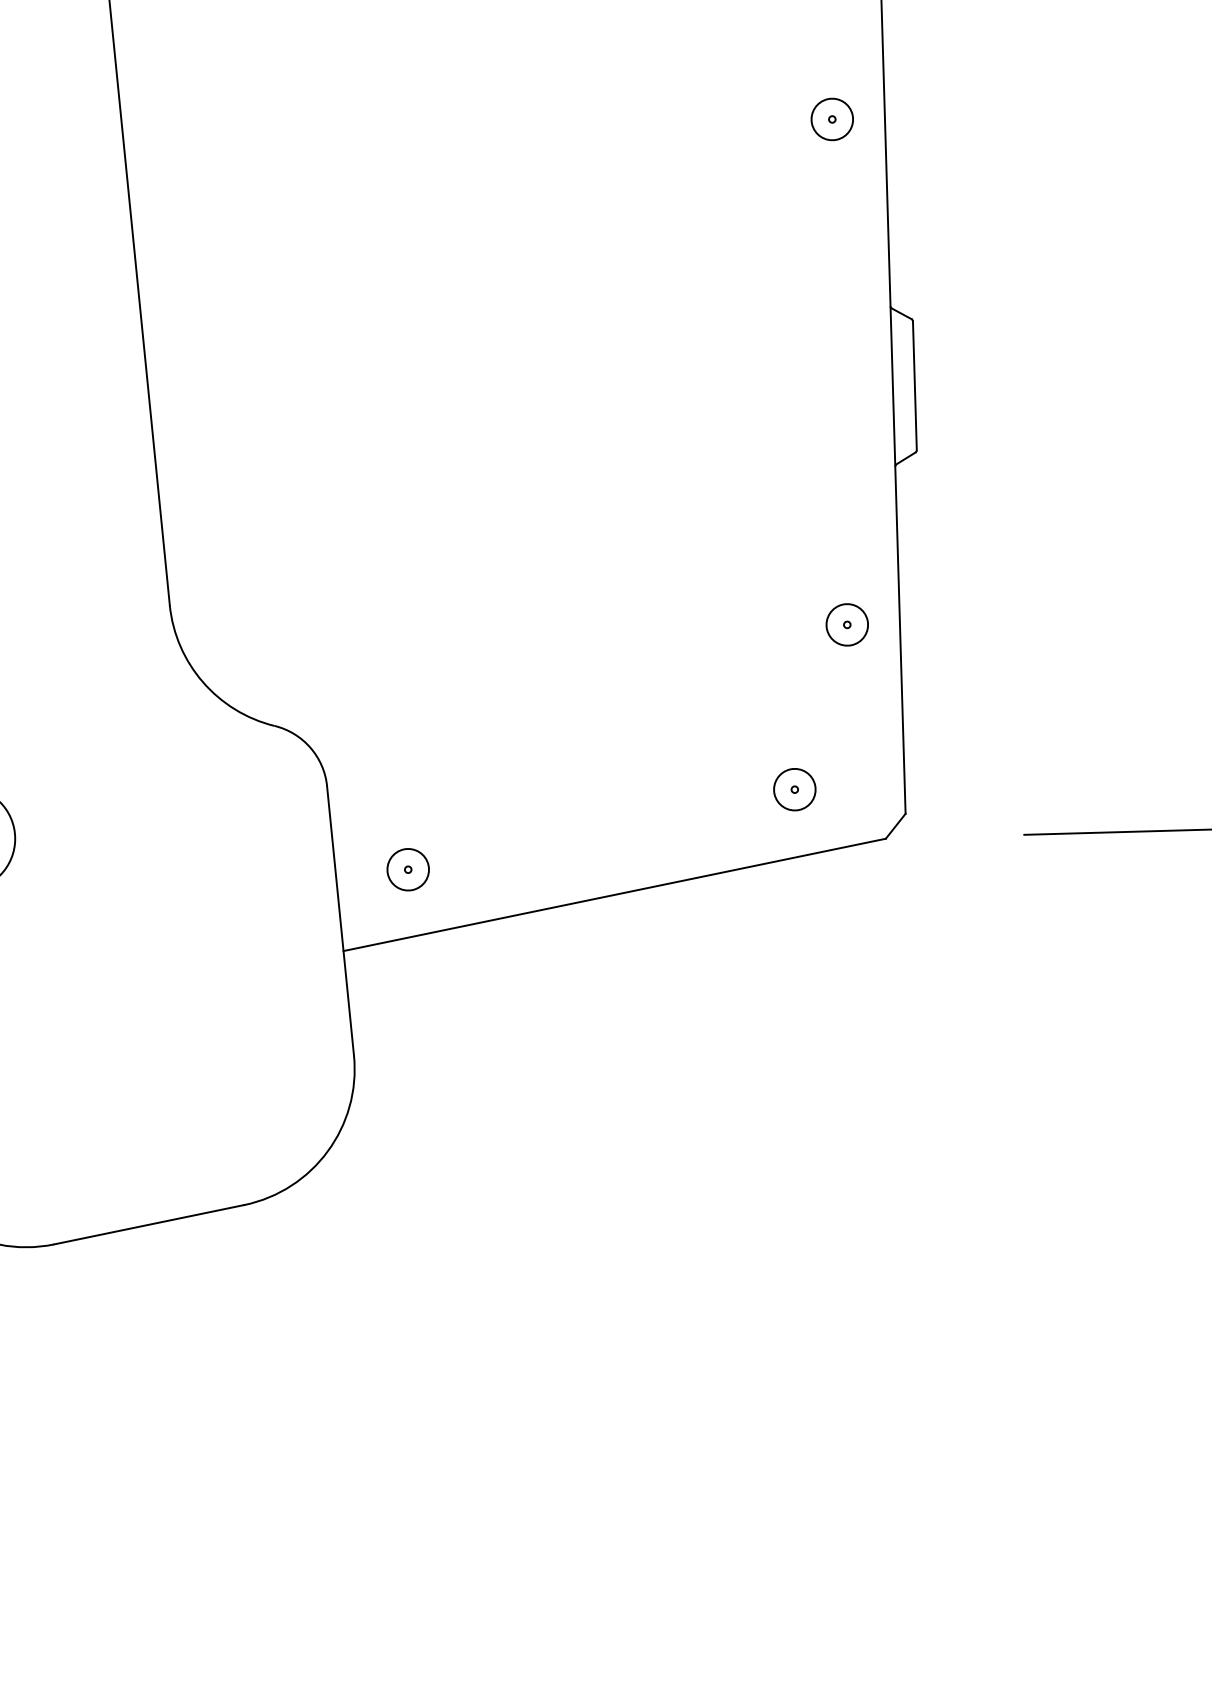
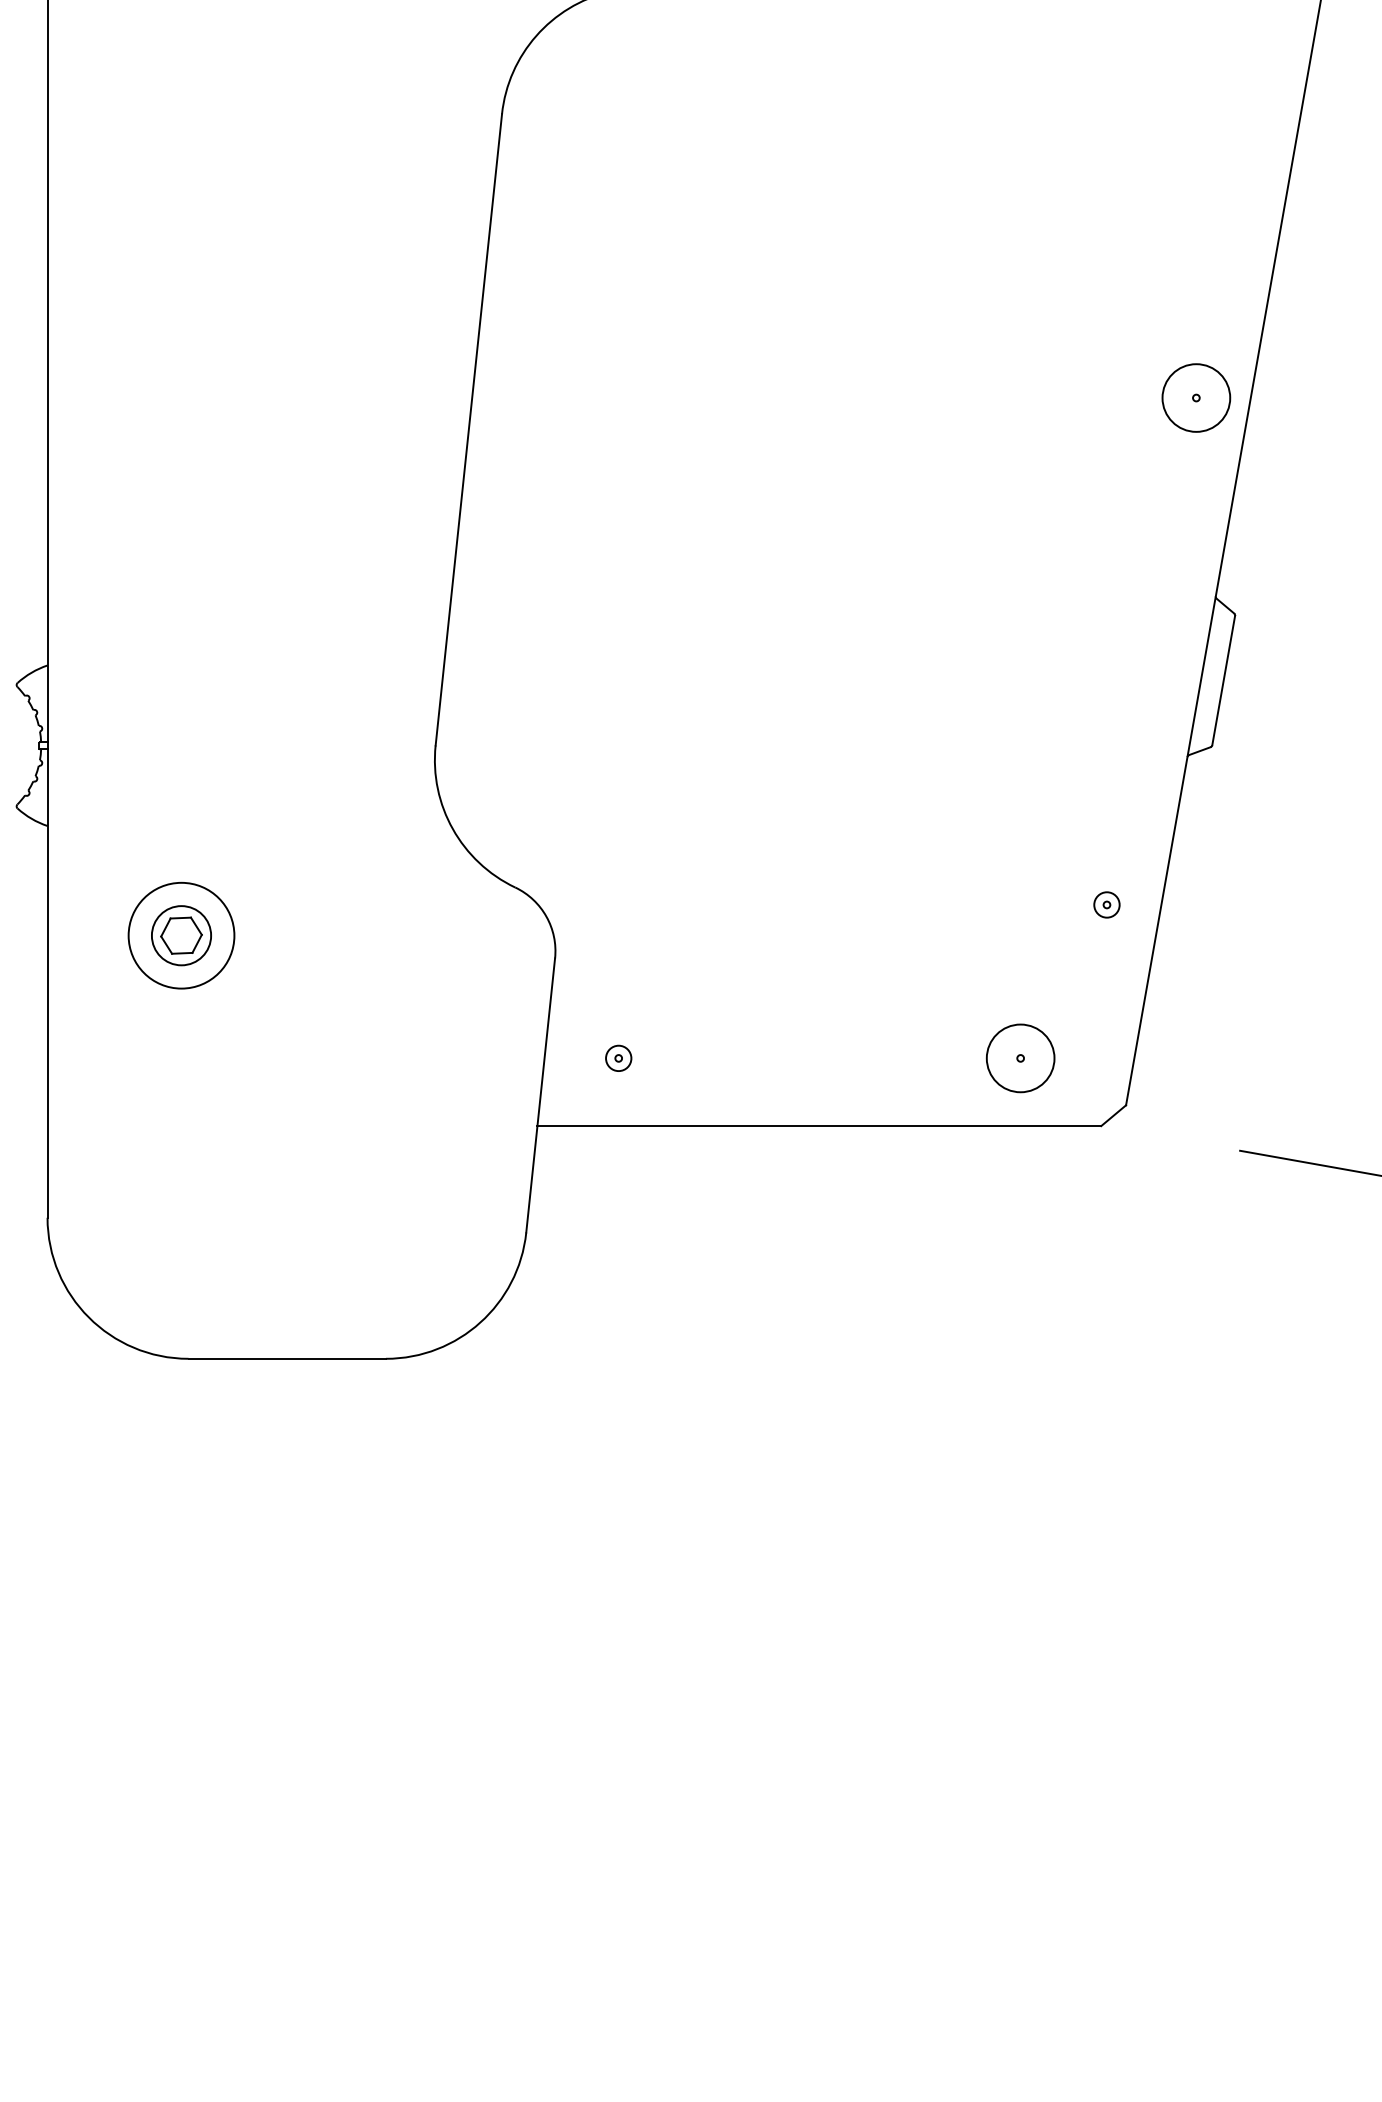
circle: (832, 118) -> (1196, 397), size x1.6
circle: (846, 624) -> (1106, 904), size x0.6
circle: (794, 789) -> (1020, 1058), size x1.6
circle: (408, 869) -> (618, 1058), size x0.6

